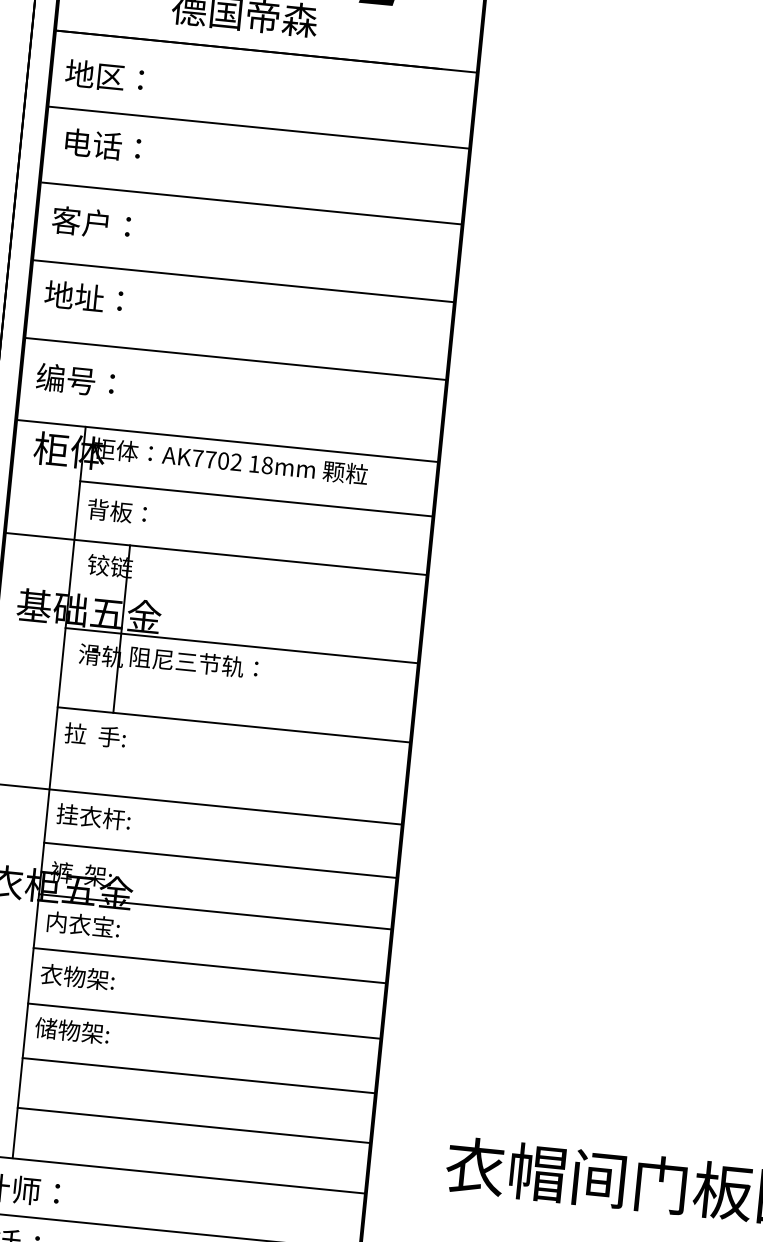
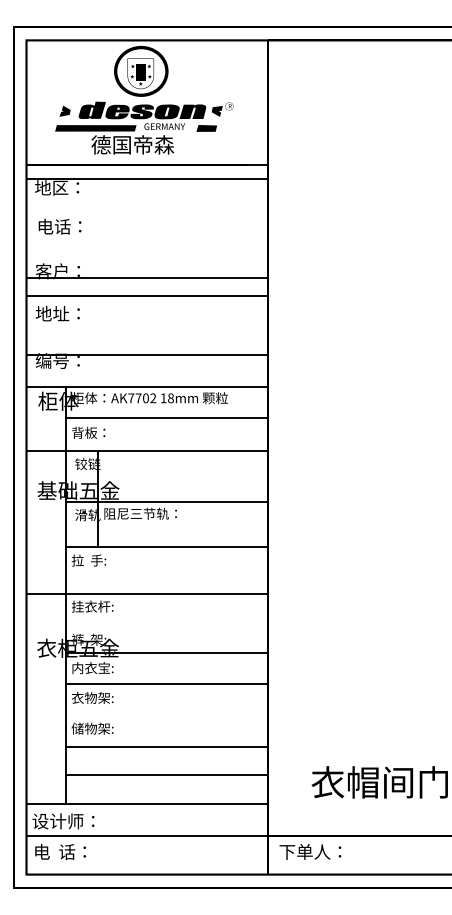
line: (257, 128) -> (146, 179), moved
line: (251, 203) -> (147, 278), moved
line: (234, 358) -> (146, 354), moved
line: (220, 859) -> (166, 623), removed
line: (204, 1020) -> (166, 715), removed

